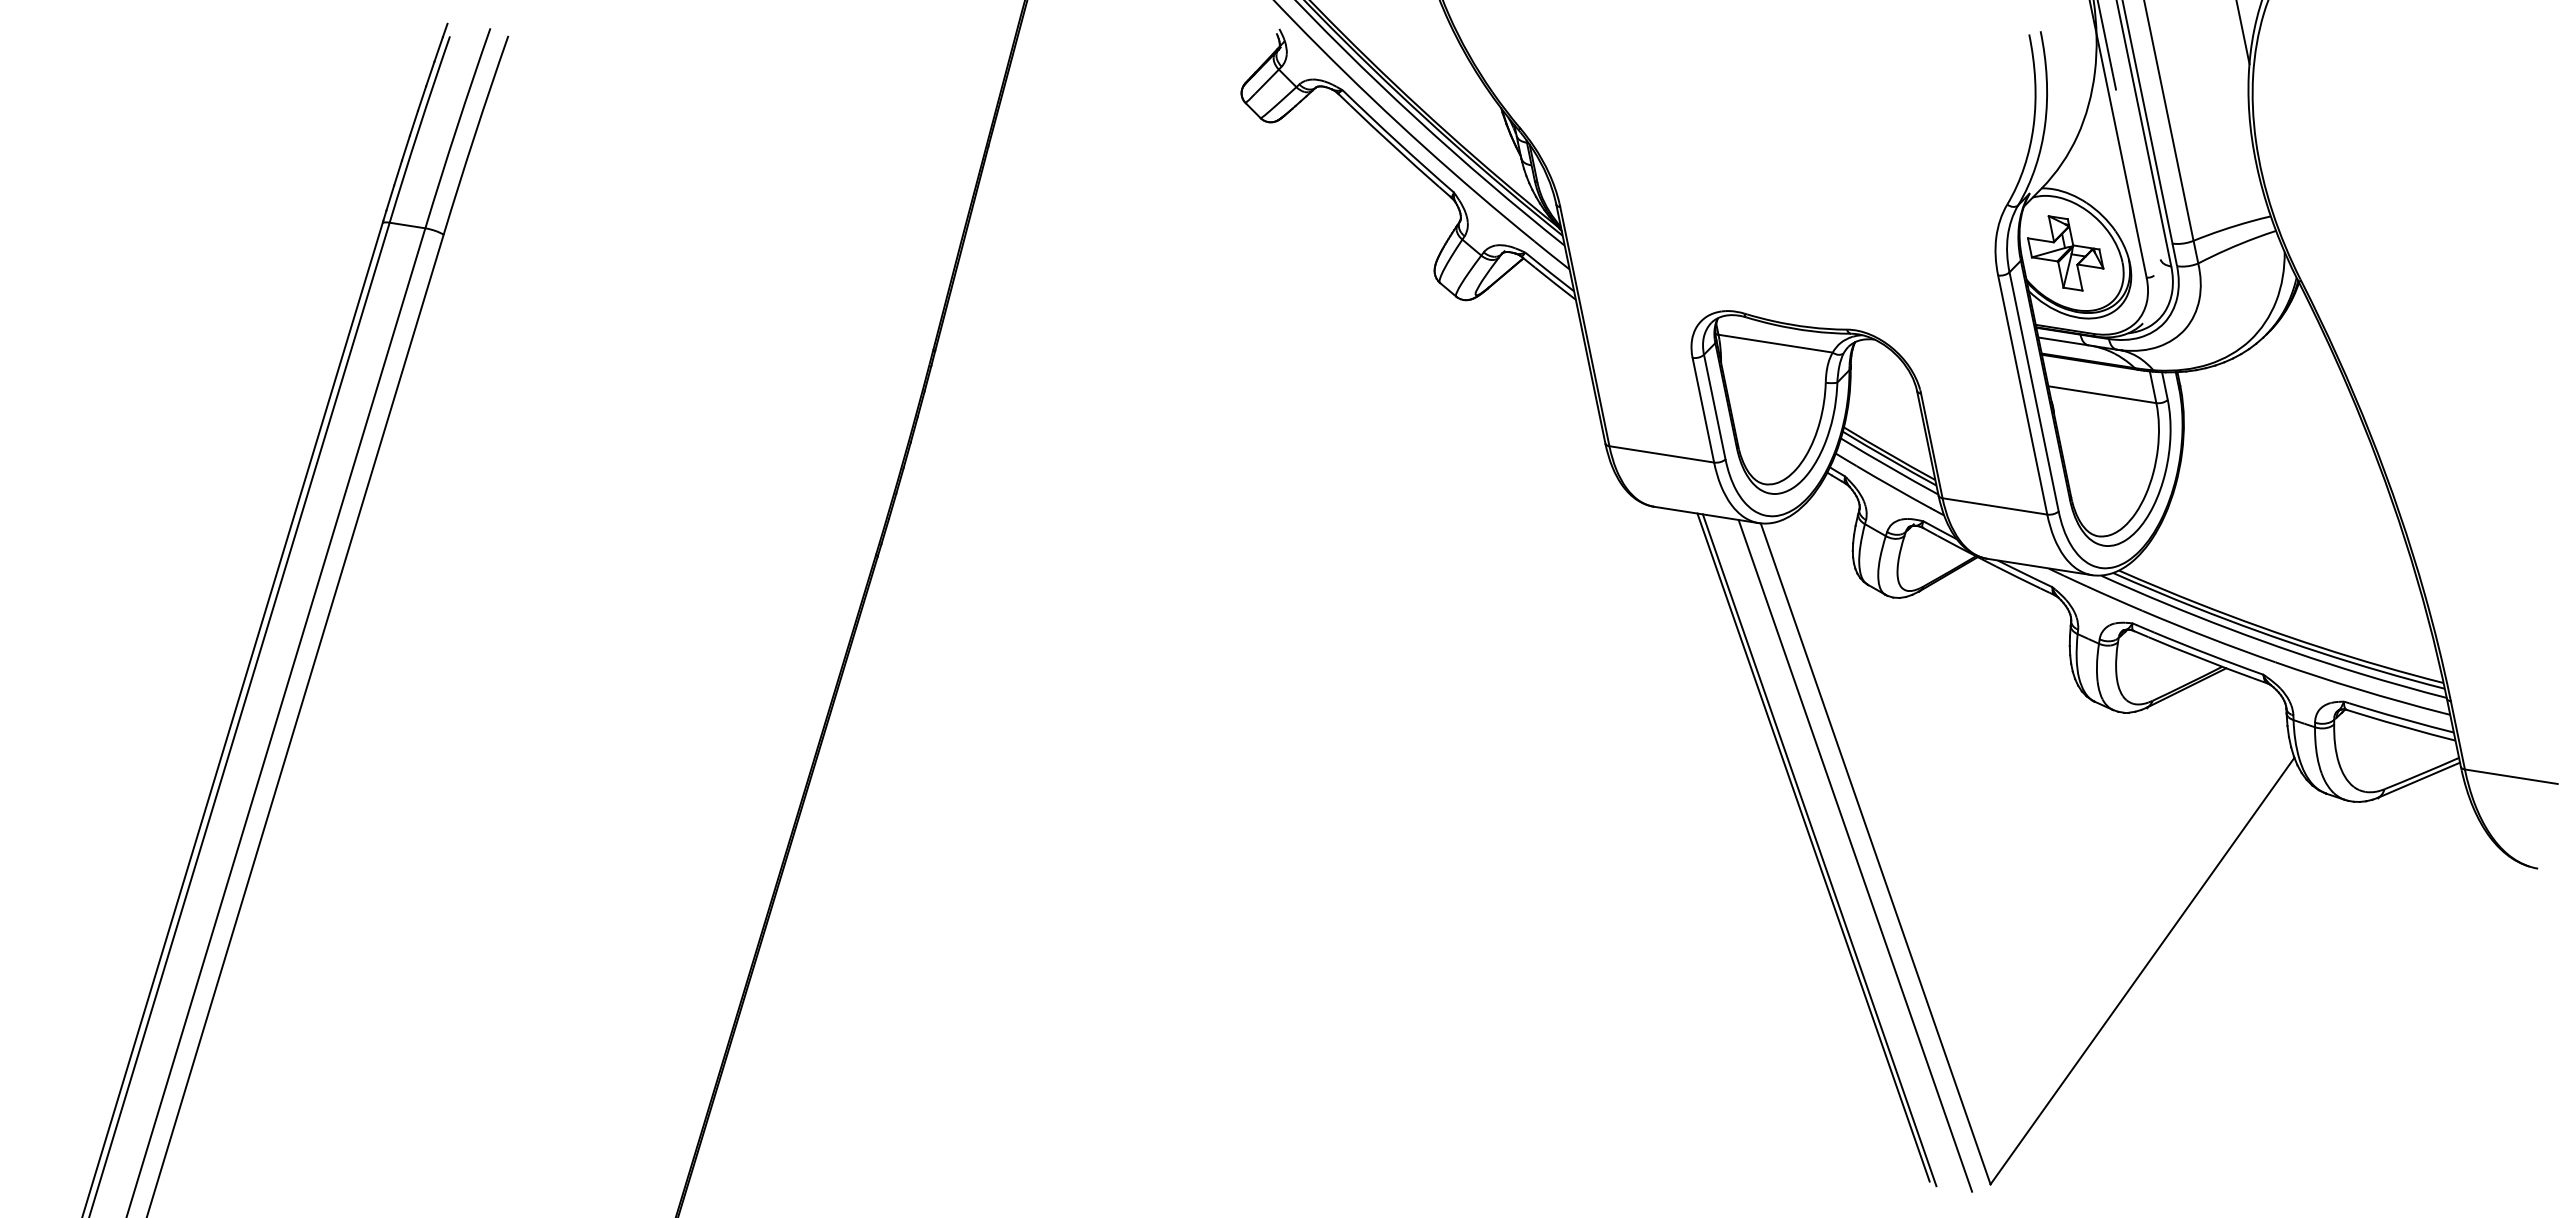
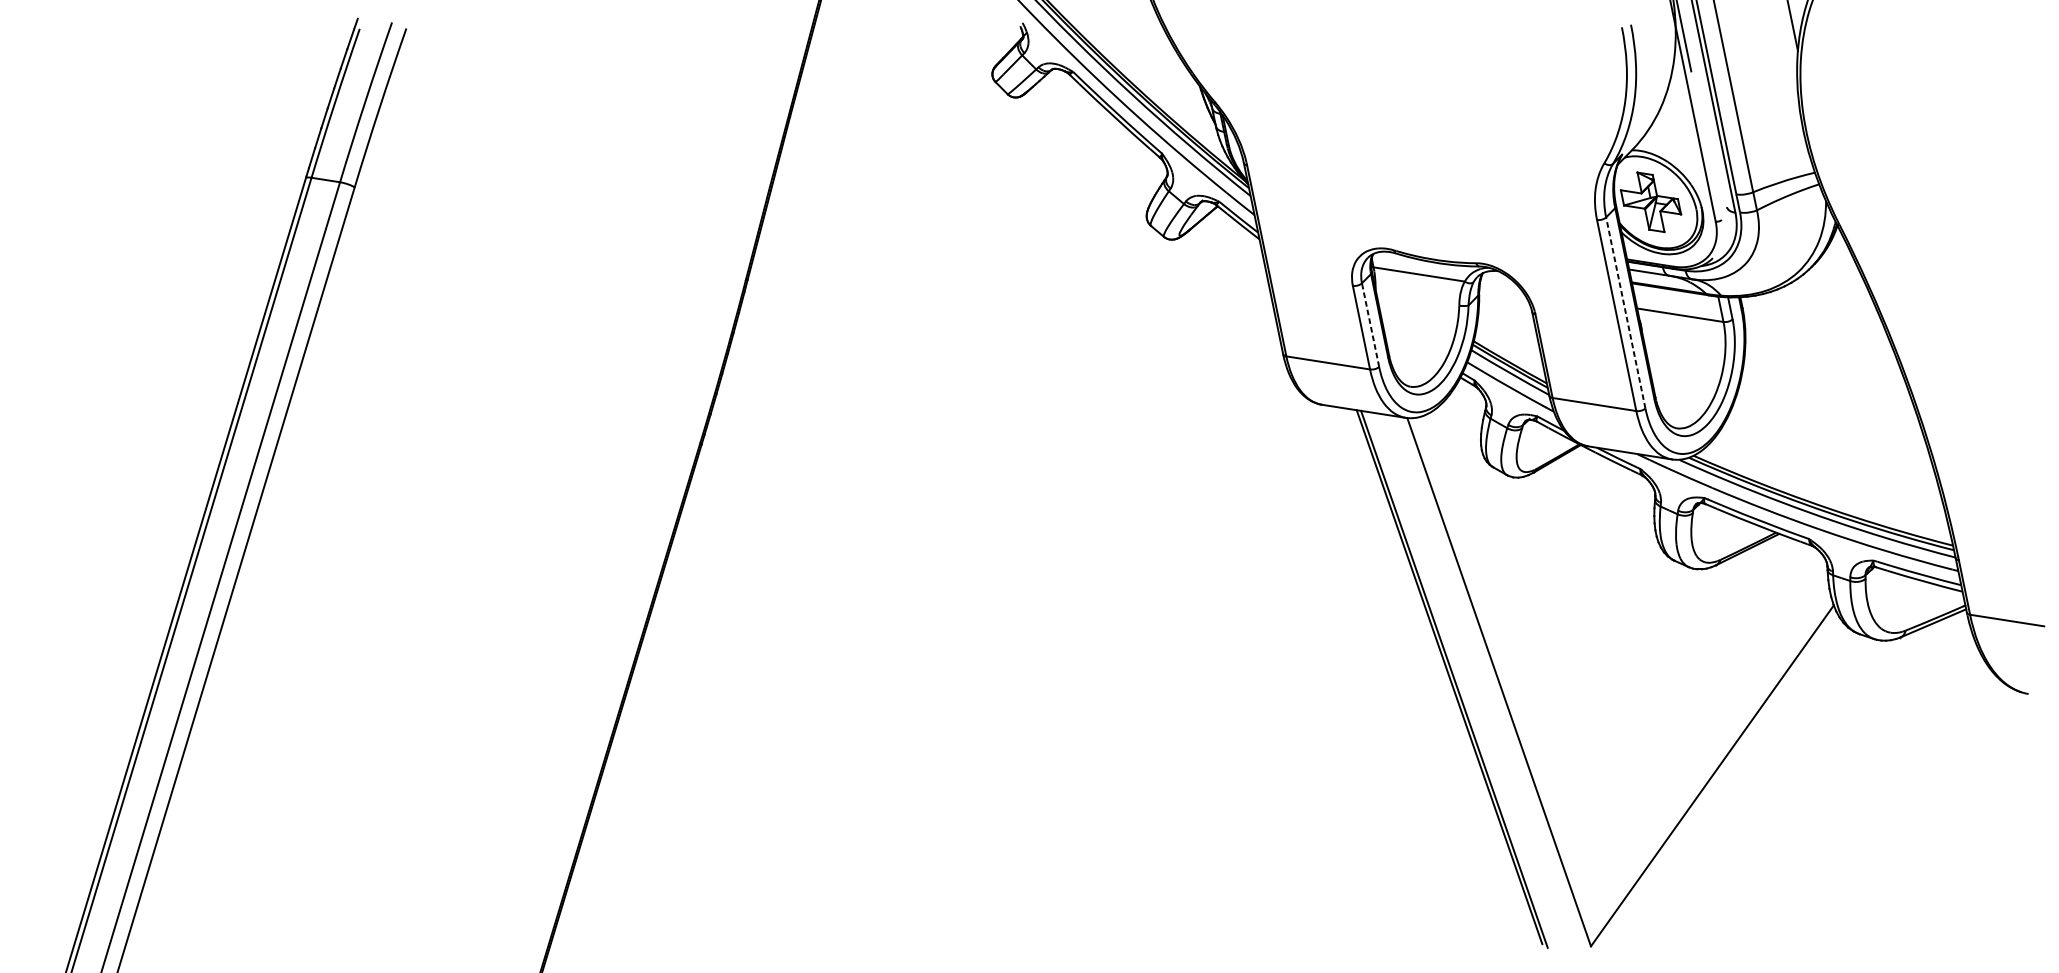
line: (2034, 391) -> (1626, 312), solid -> dashed
line: (1714, 406) -> (1370, 324), solid -> dashed
line: (1855, 855) -> (1483, 683), removed

